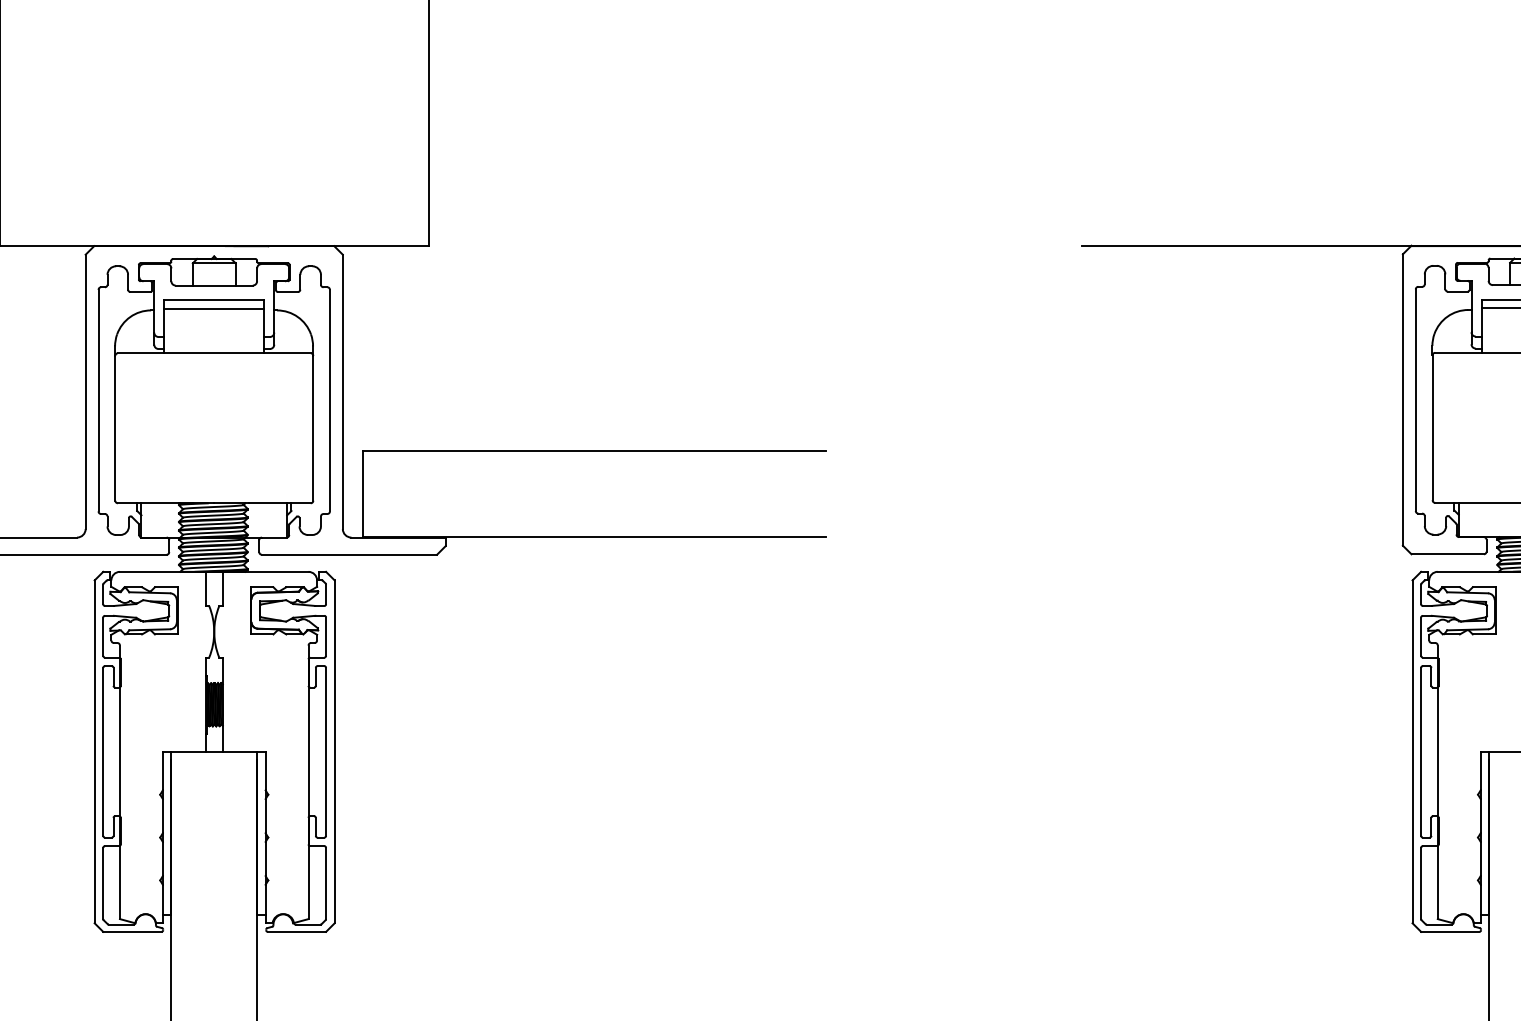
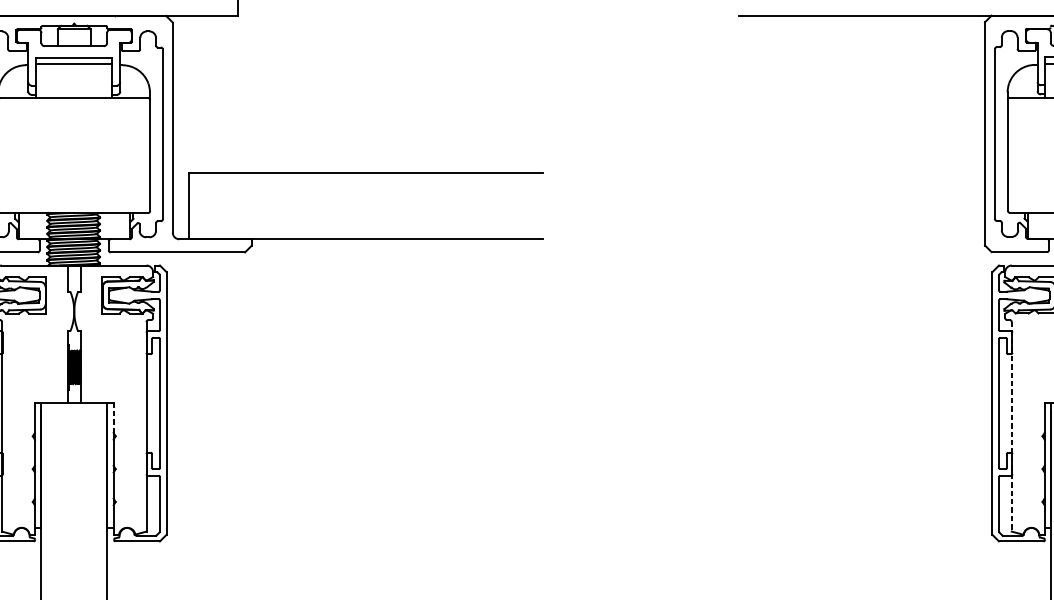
line: (265, 770) -> (113, 417), solid -> dashed
line: (1437, 782) -> (1011, 426), solid -> dashed

